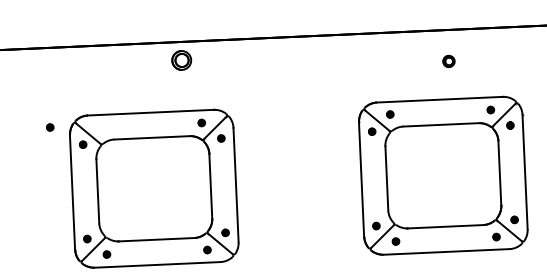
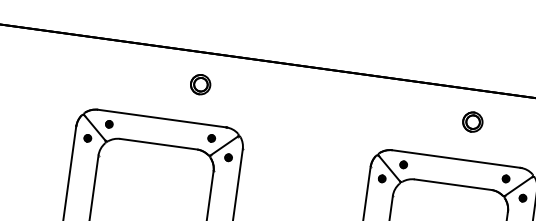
part: (181, 60) -> (200, 84), moved
part: (448, 61) -> (472, 122), size x1.67
part: (50, 127) -> (109, 124), moved

